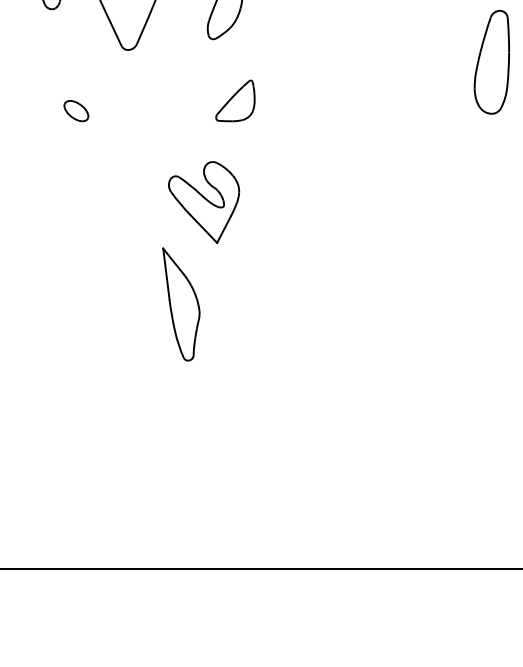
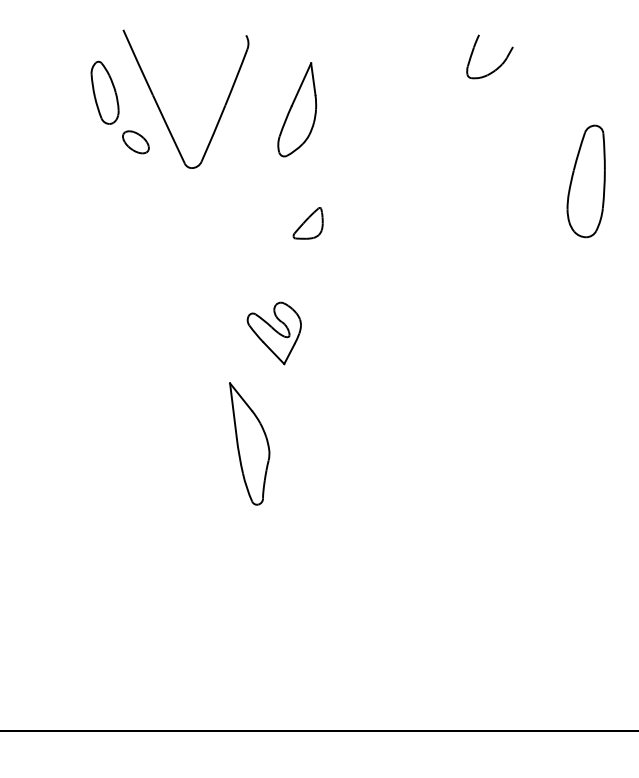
part: (234, 101) -> (307, 223), size x0.7
part: (75, 111) -> (135, 142), moved
part: (204, 202) -> (274, 333), size x0.7

